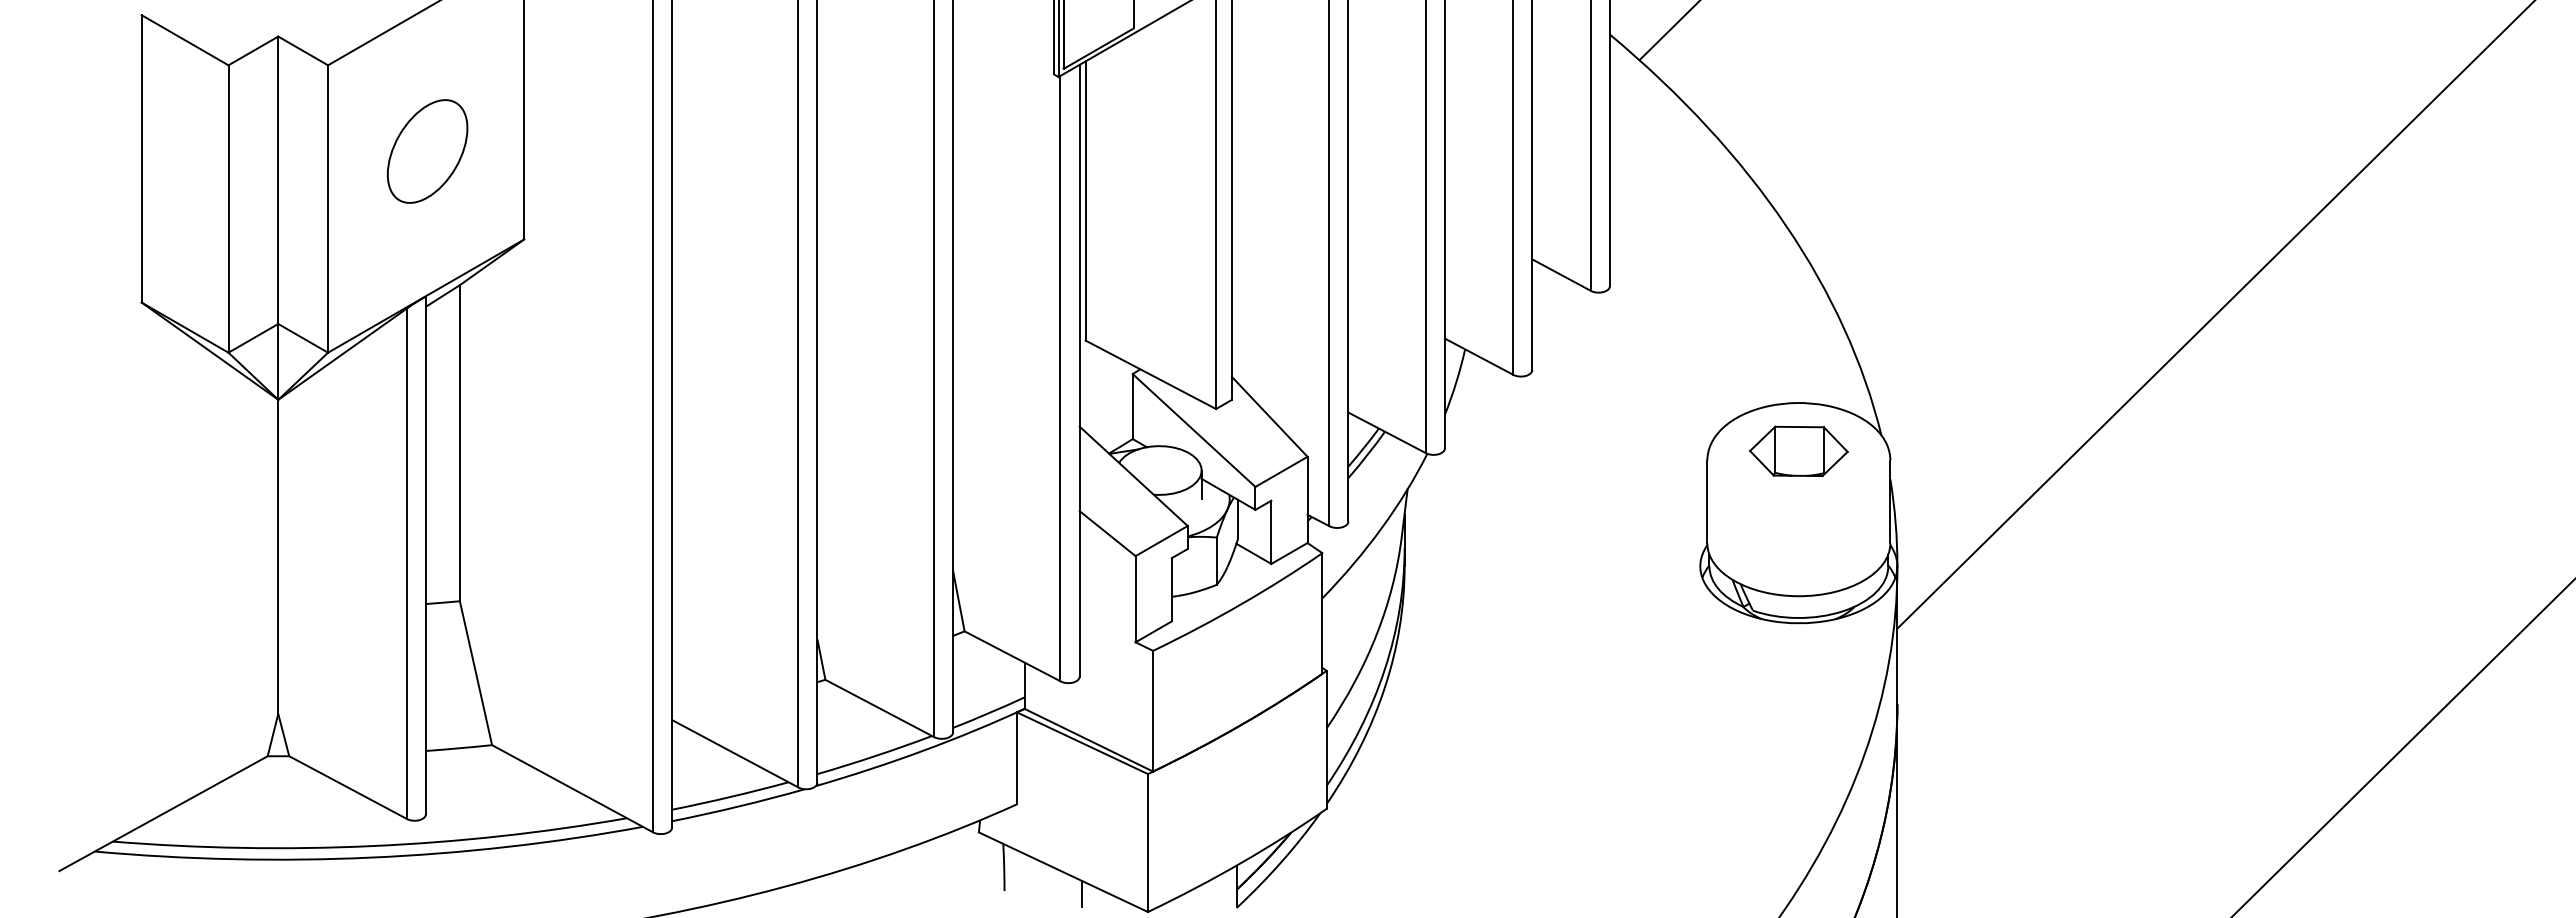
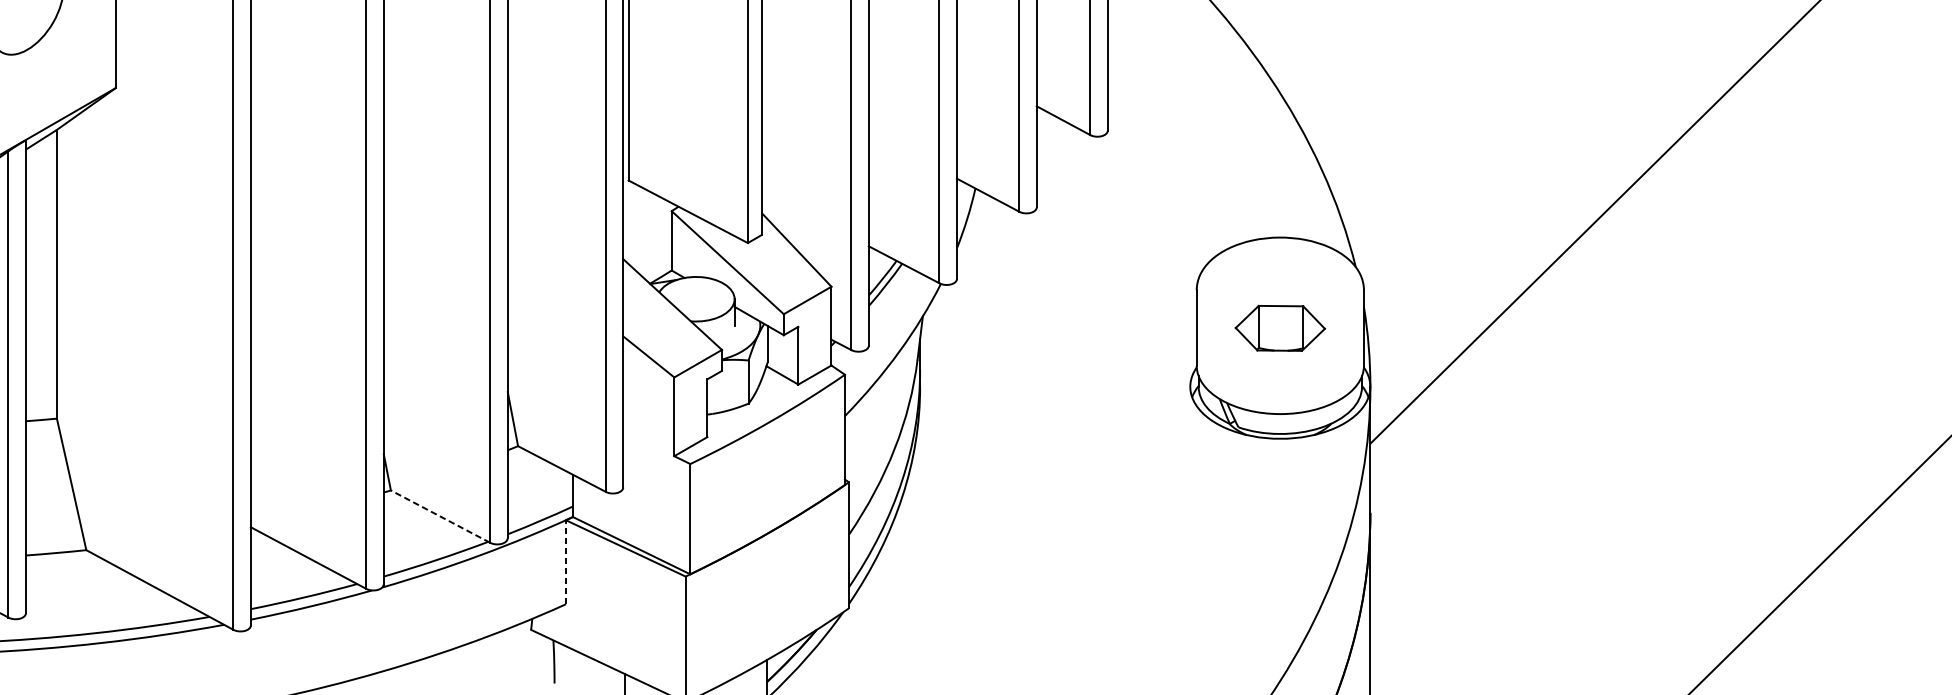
part: (1798, 451) -> (1280, 328), moved
line: (879, 708) -> (440, 516), solid -> dashed
line: (1016, 758) -> (565, 562), solid -> dashed

